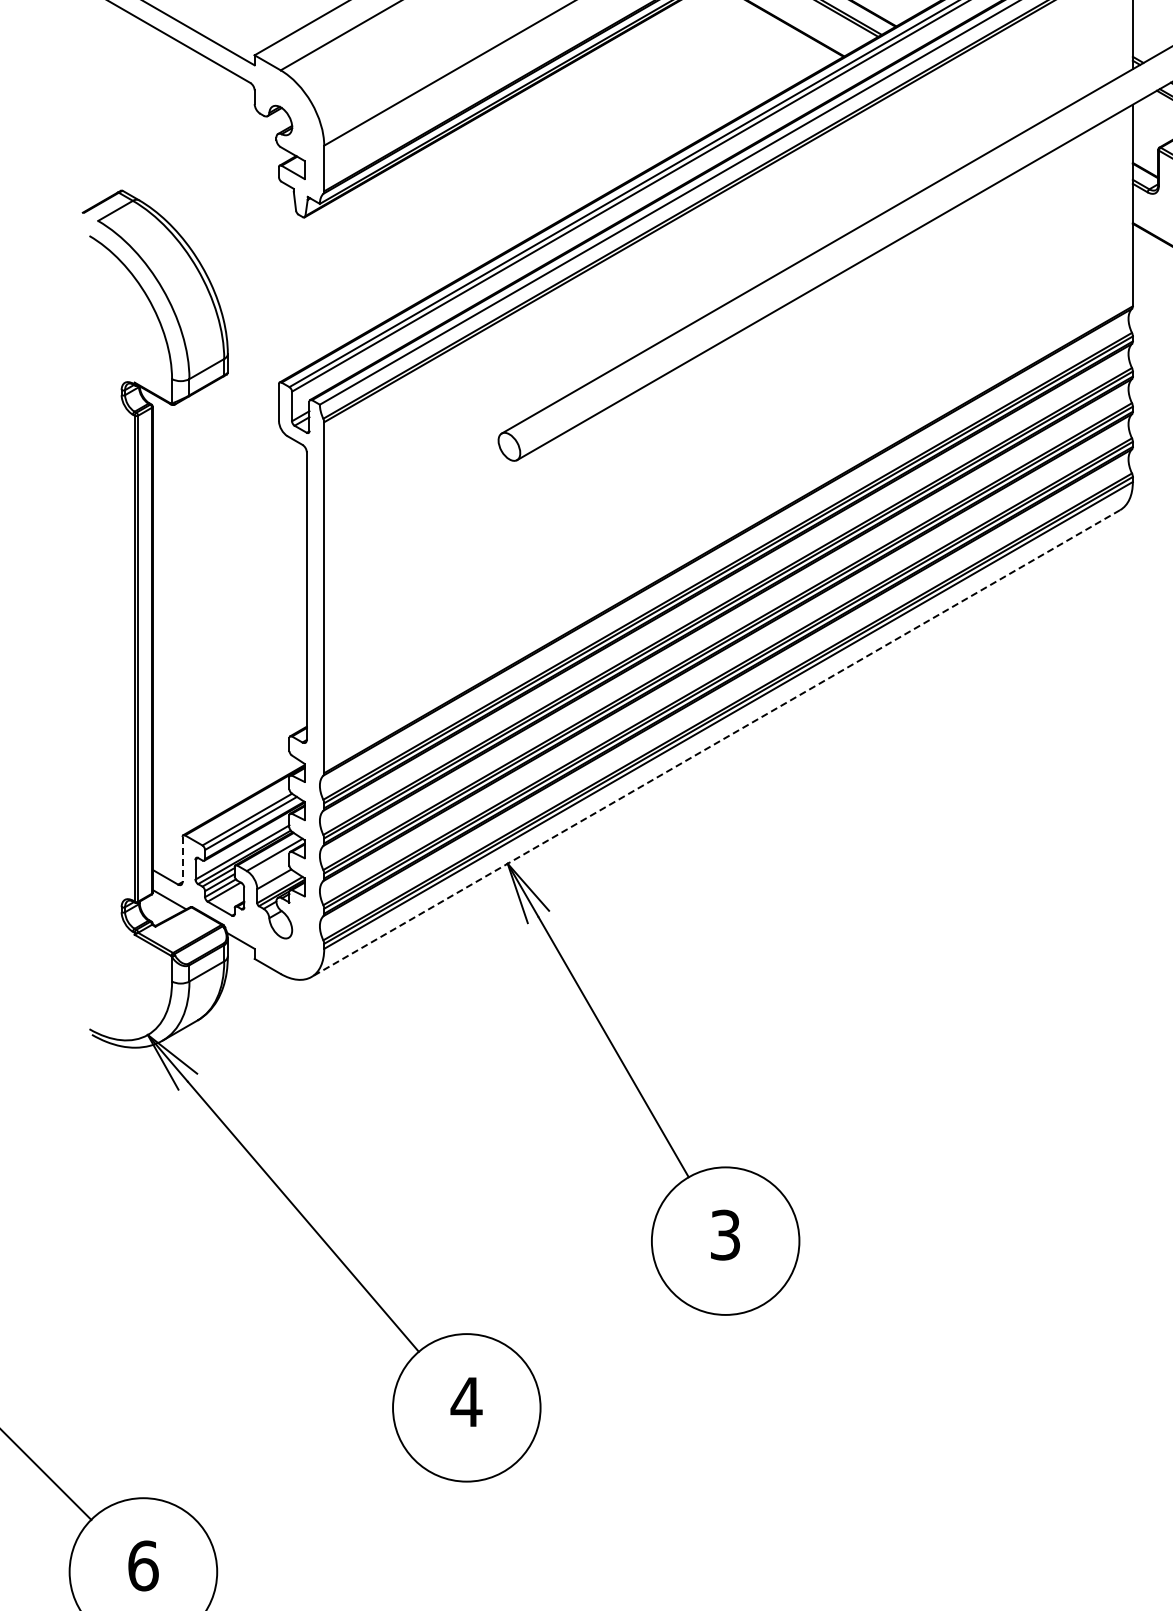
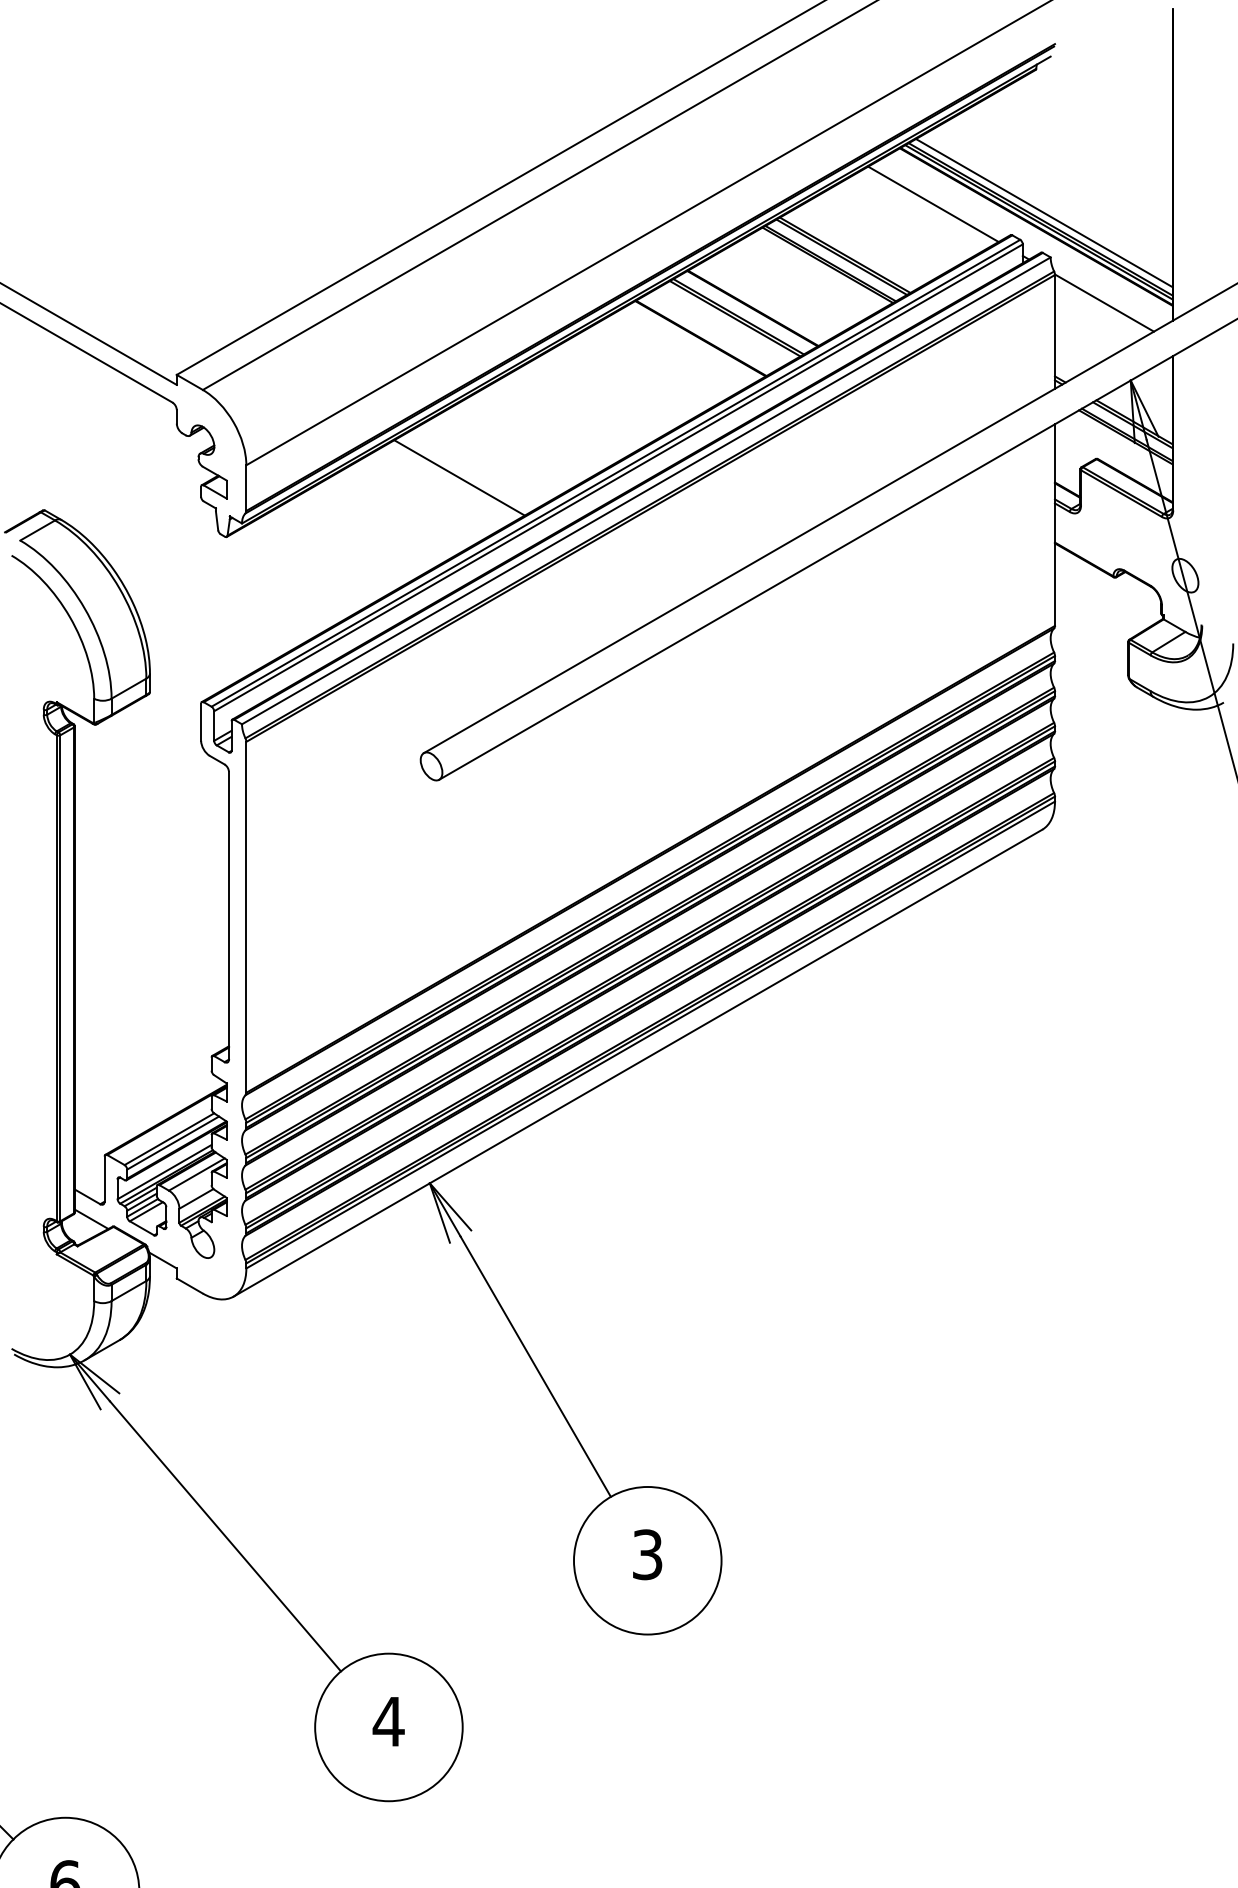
line: (537, 157) -> (459, 477), added
line: (715, 743) -> (637, 1063), dashed -> solid
line: (182, 859) -> (104, 1179), dashed -> solid

